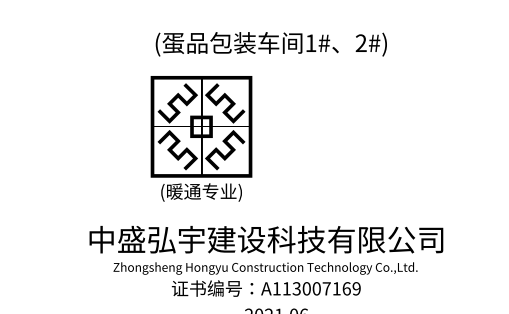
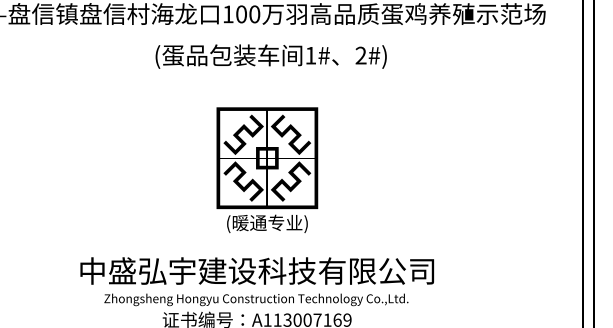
text: (270, 44) -> (270, 56), moved
part: (201, 138) -> (267, 169), moved

